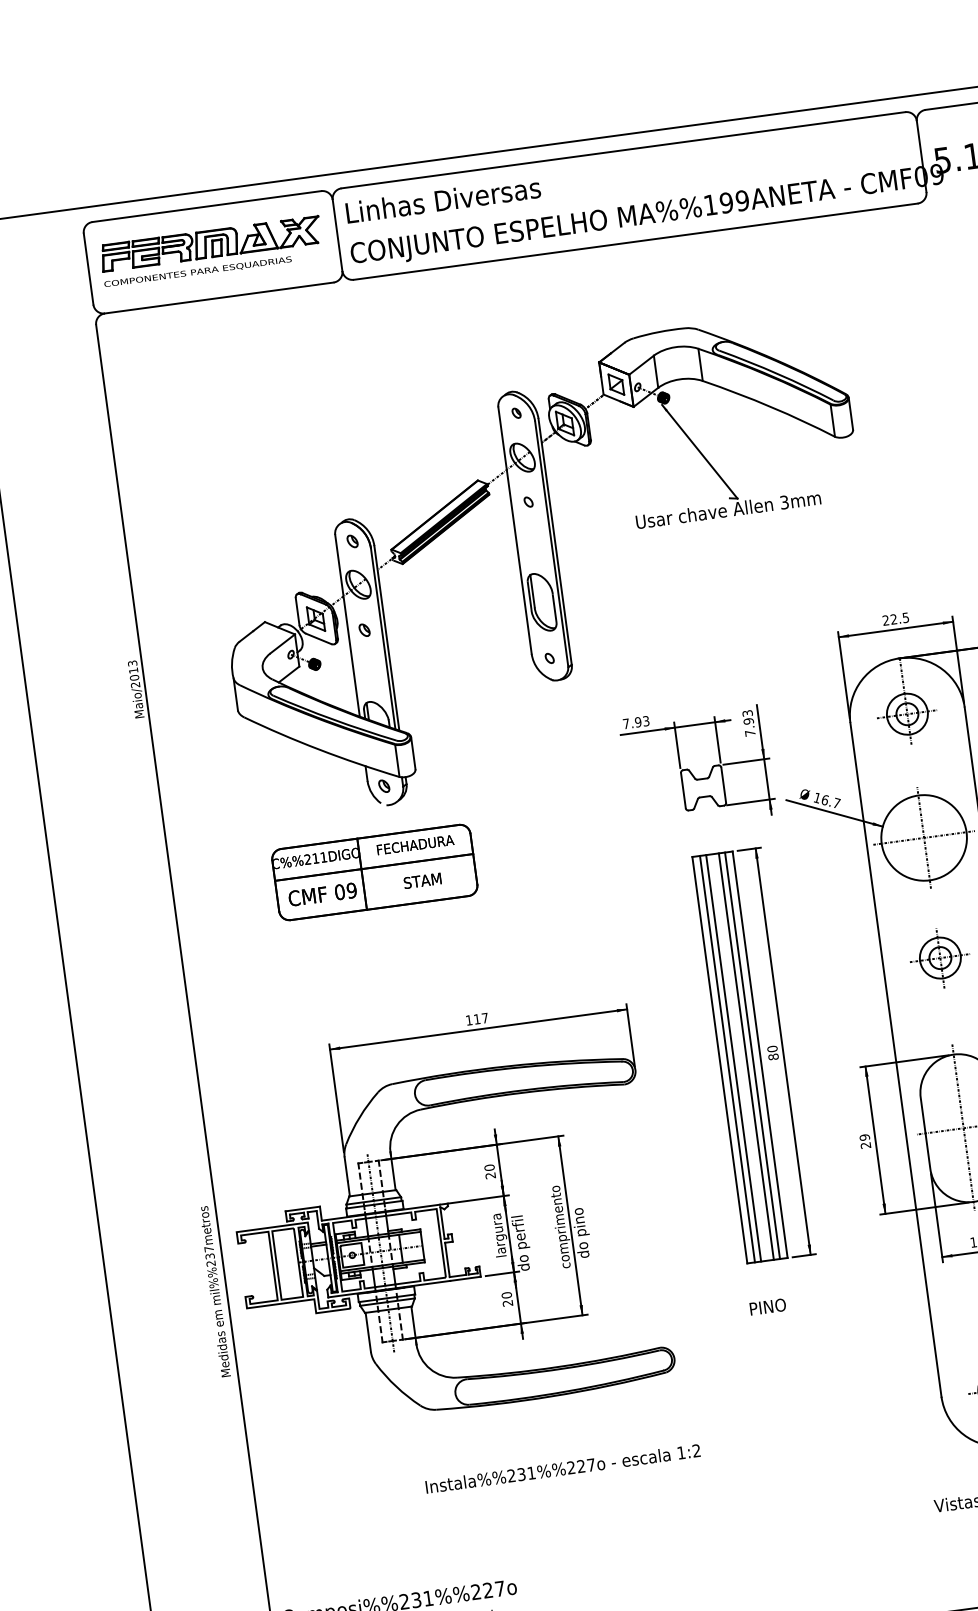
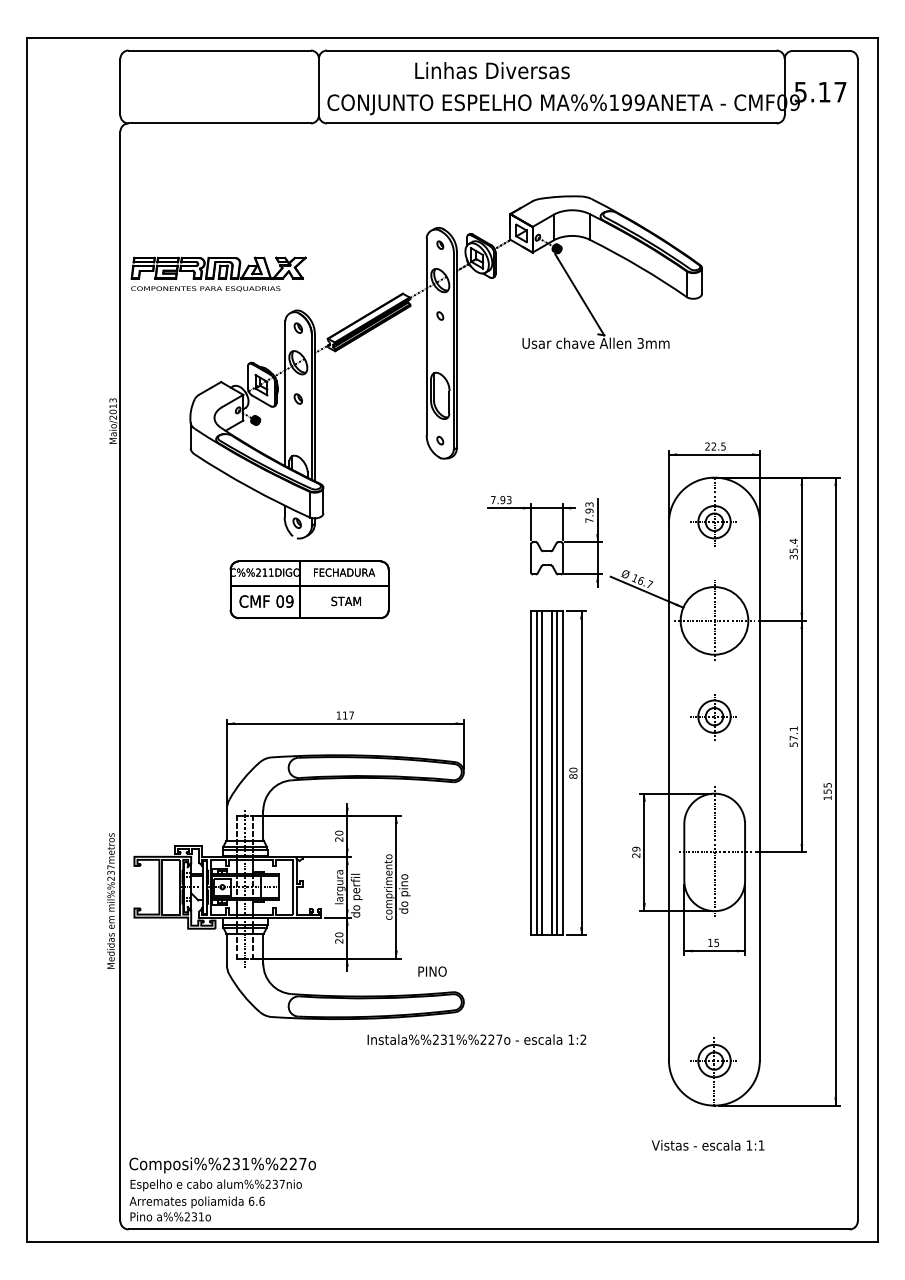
text: (443, 200) -> (492, 70), moved
part: (211, 250) -> (218, 273), moved
part: (374, 872) -> (309, 589), moved
text: (767, 1306) -> (432, 971), moved
text: (562, 1468) -> (476, 1039), moved

